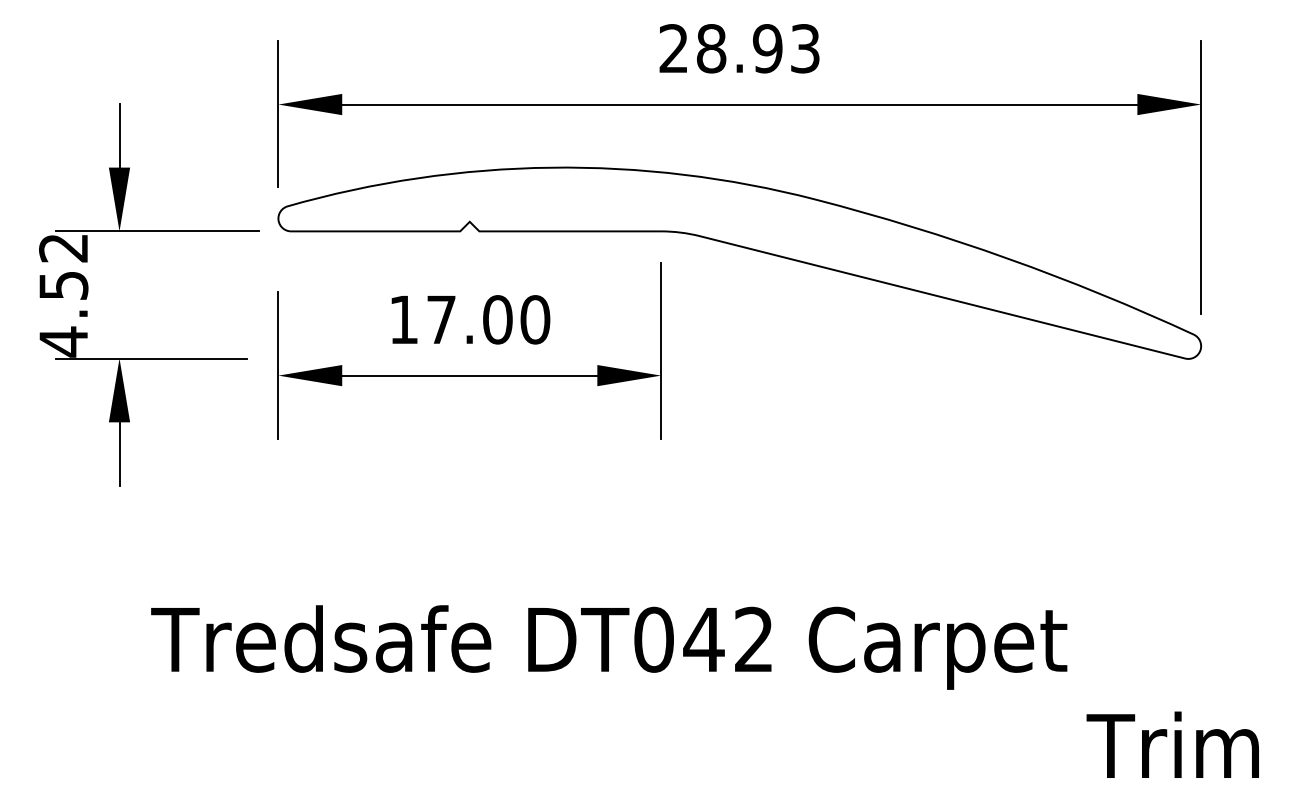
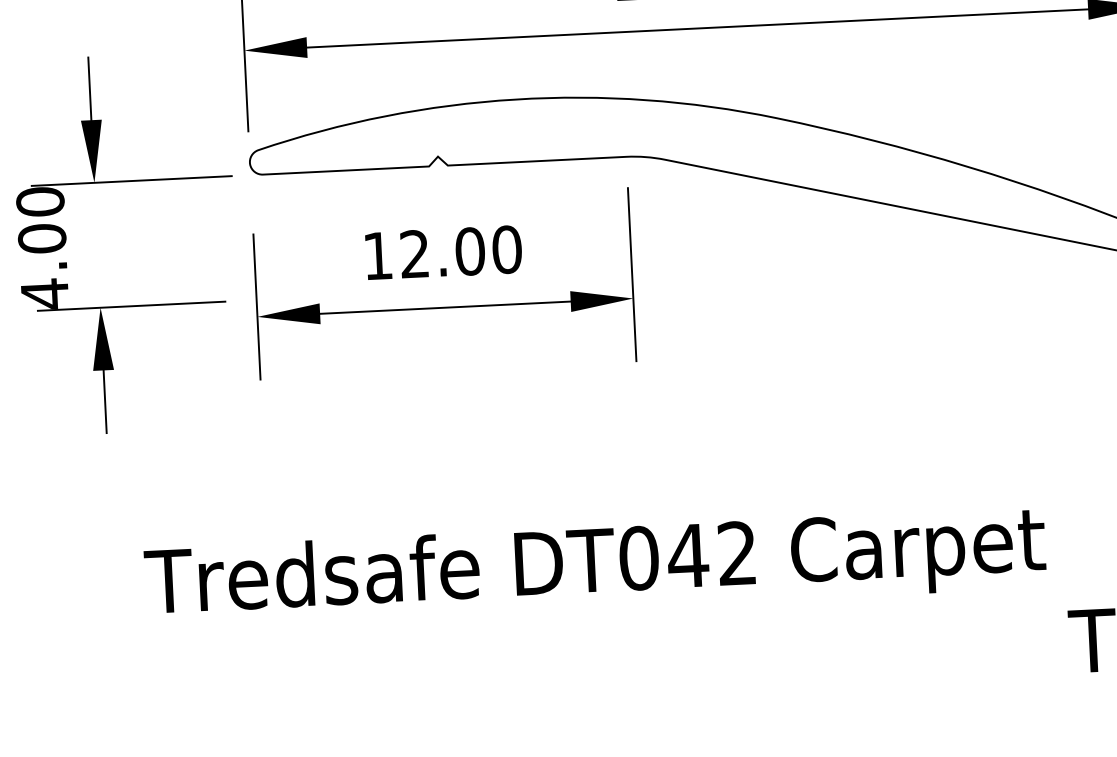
text: (63, 266) -> (41, 220), 4.52 -> 4.00
text: (441, 319) -> (414, 253), 17.00 -> 12.00

